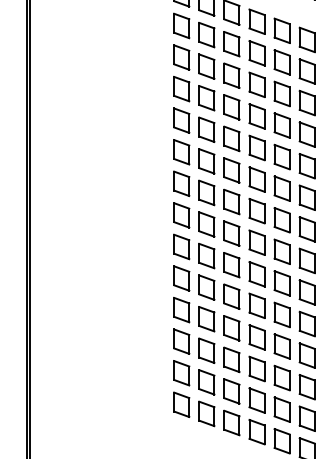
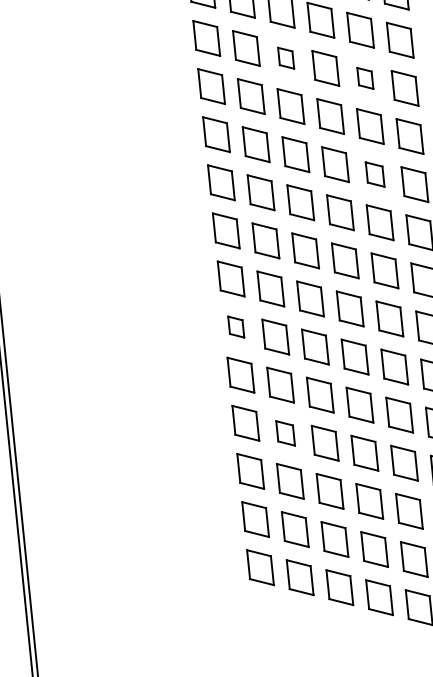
part: (231, 75) -> (285, 58), size x0.6
part: (281, 93) -> (364, 77), size x0.6
part: (281, 156) -> (374, 173), size x0.7
part: (181, 246) -> (235, 326), size x0.6
part: (206, 319) -> (285, 433), size x0.7

